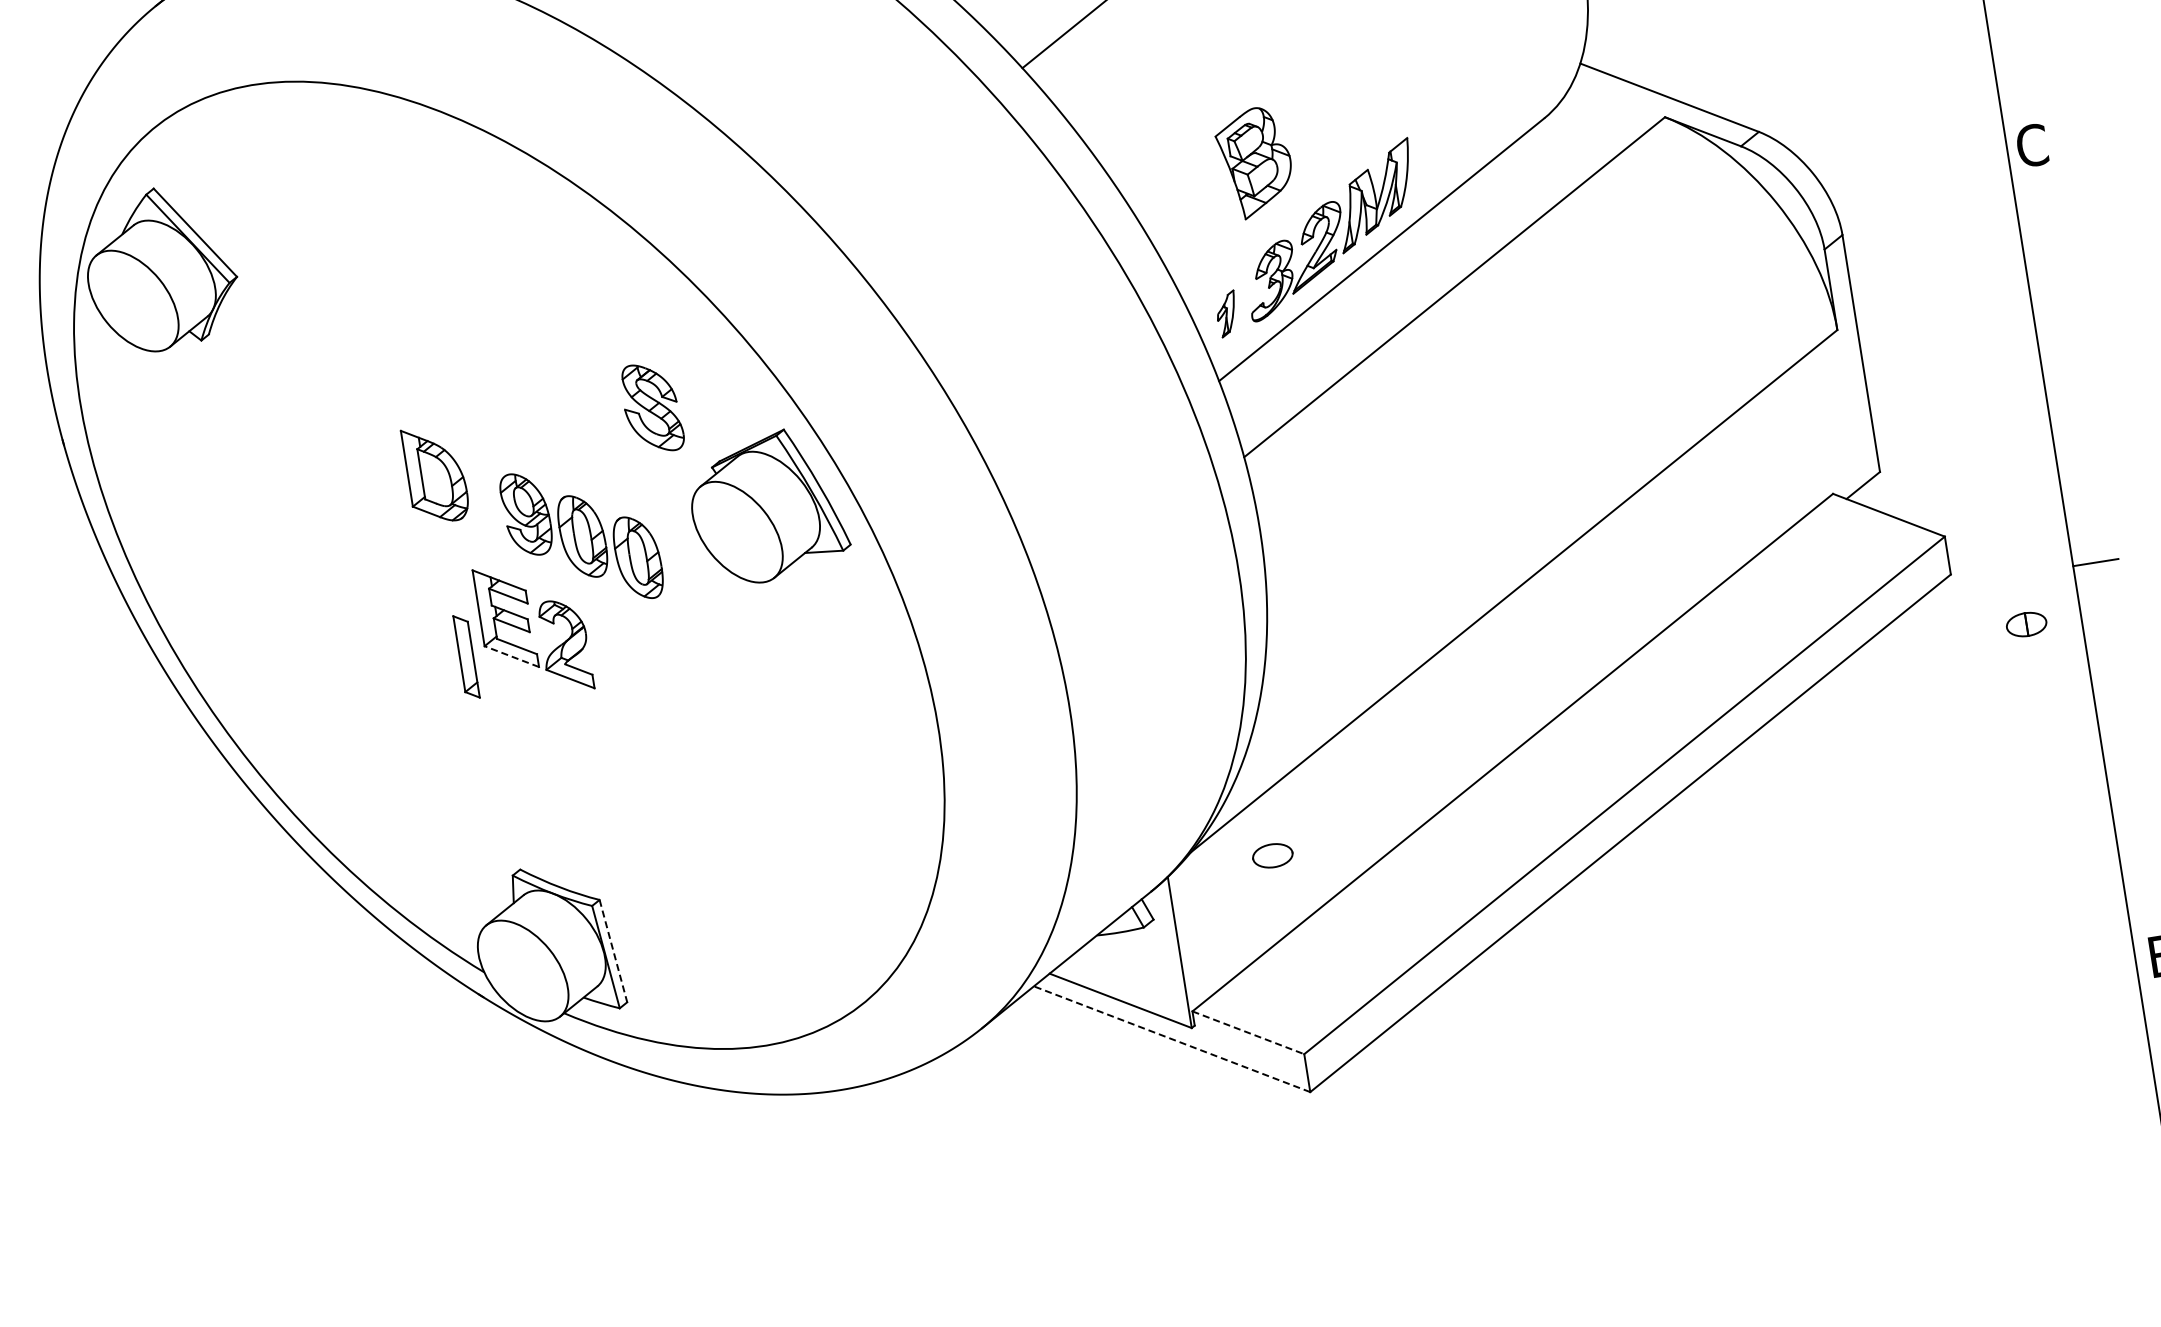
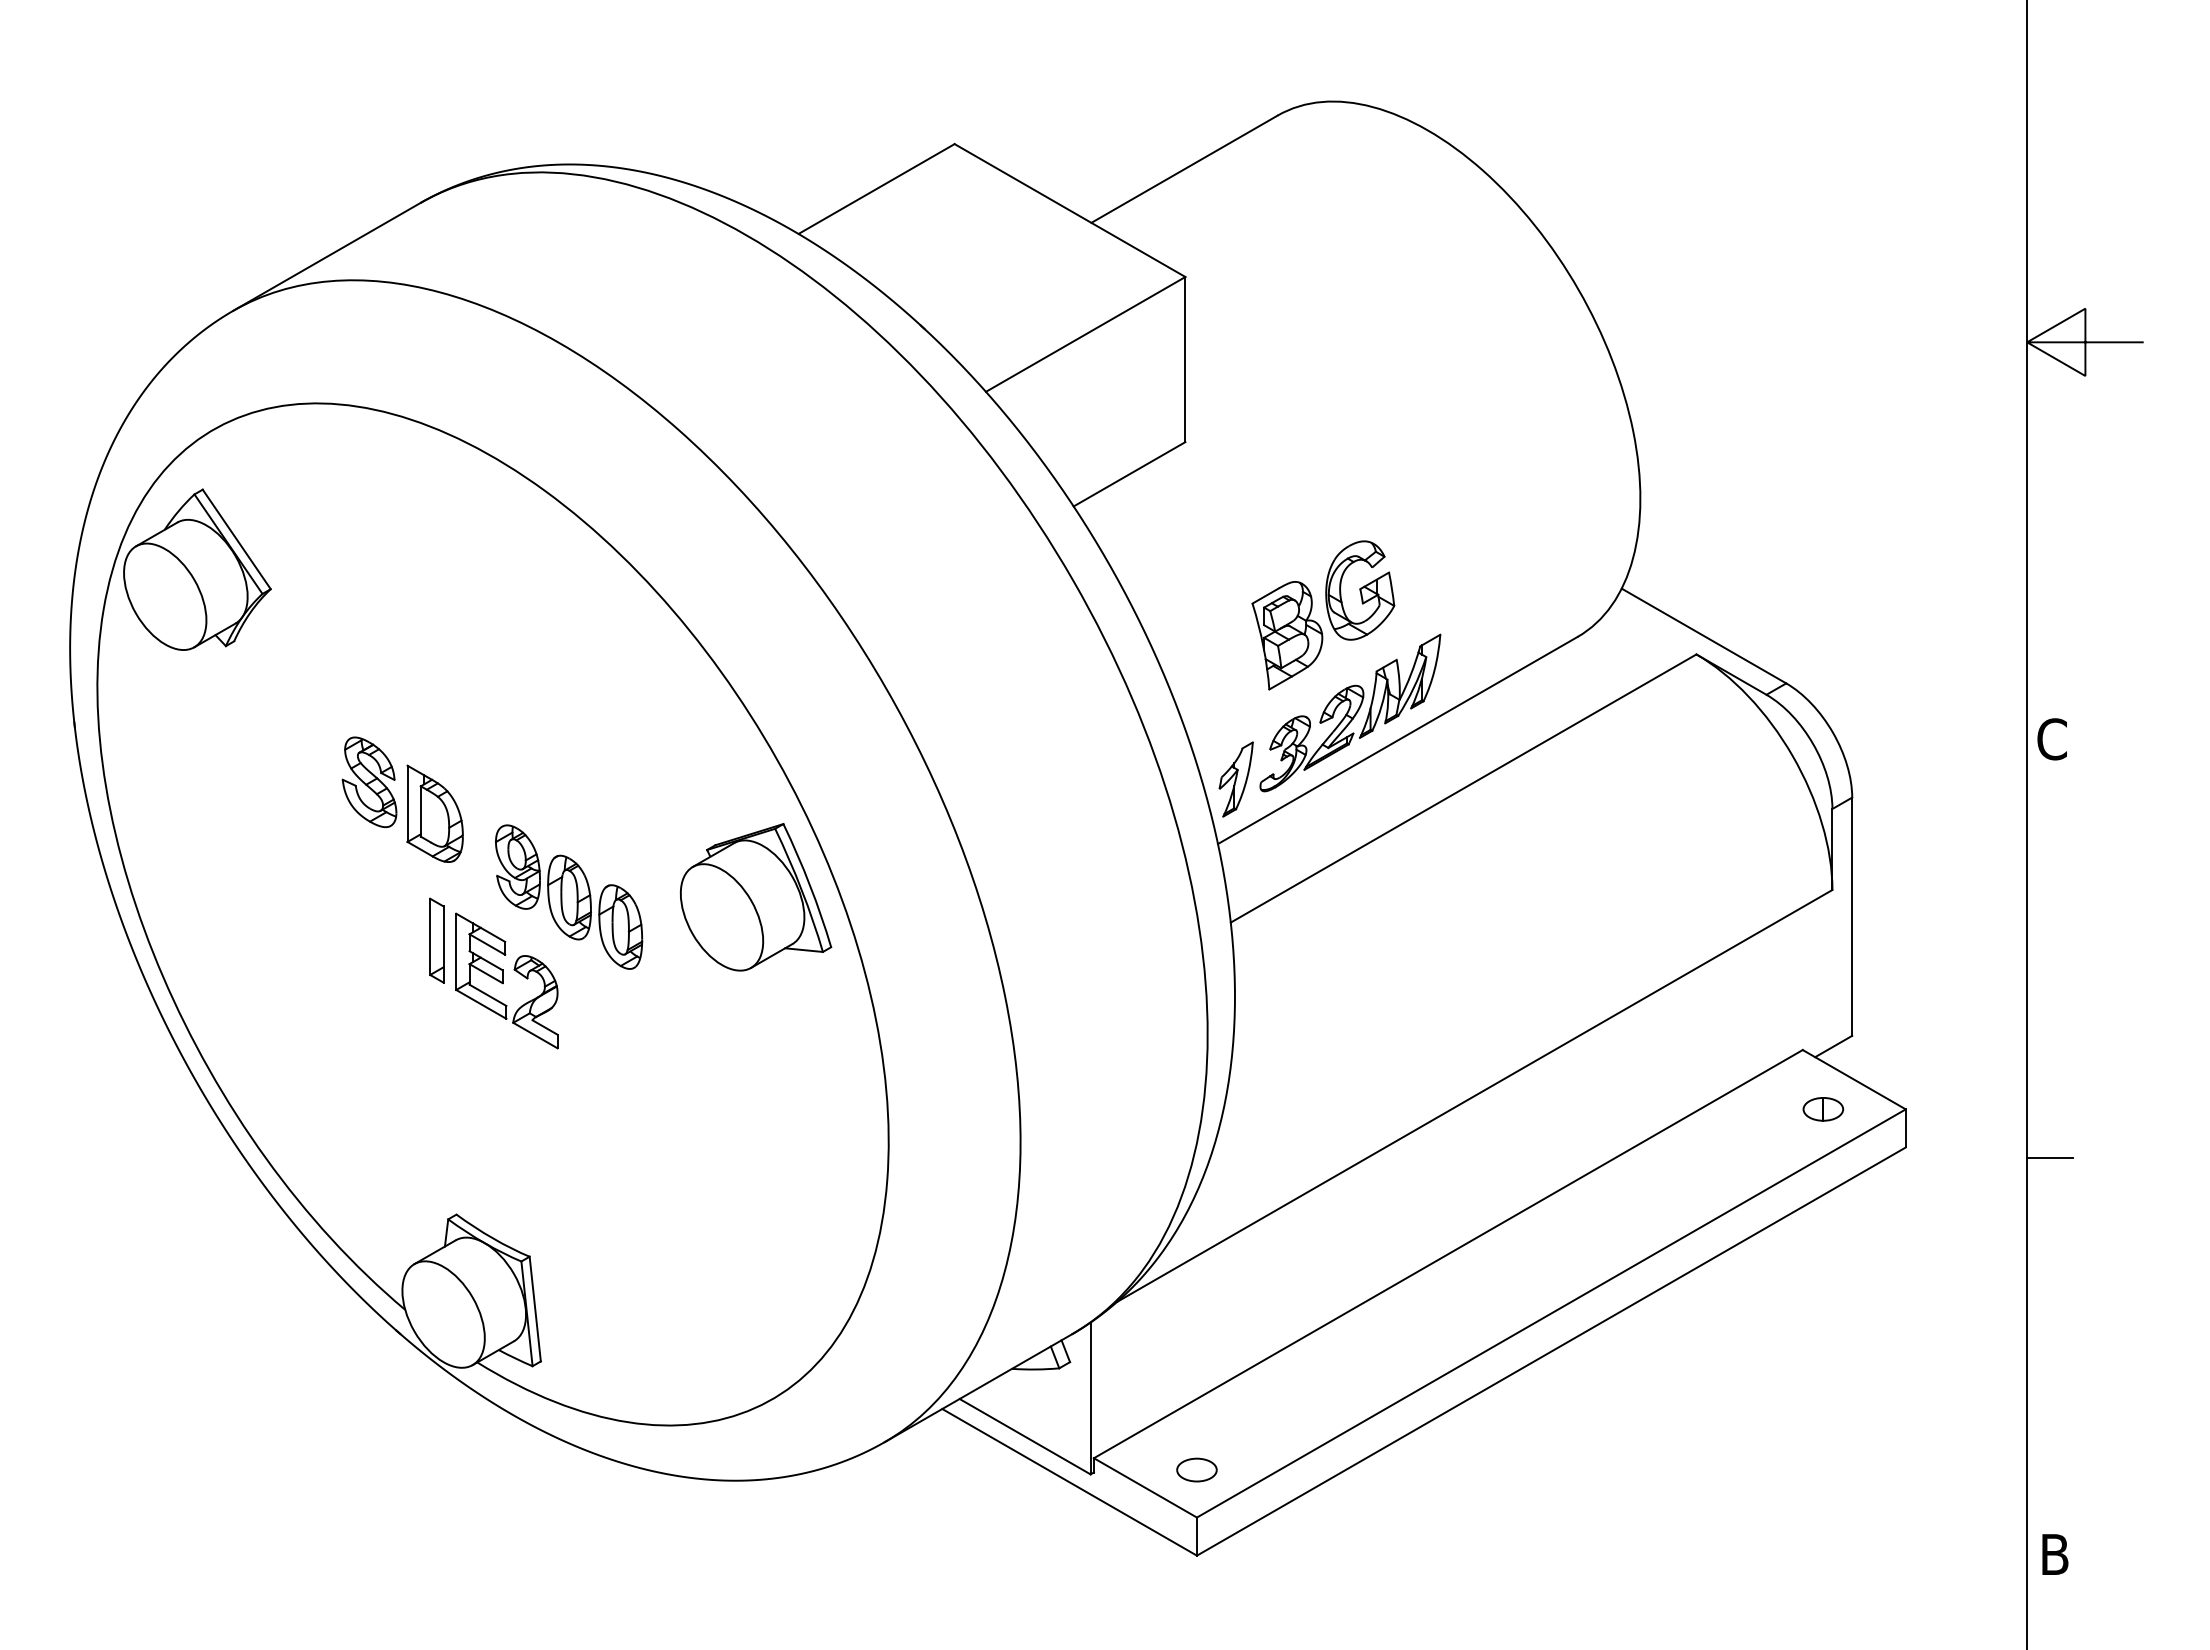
part: (1320, 106) -> (1360, 590), added
part: (1226, 314) -> (1235, 779), size x1.67
part: (652, 408) -> (369, 782), moved
part: (2026, 624) -> (1823, 1109), moved
part: (466, 656) -> (436, 940), moved
line: (512, 656) -> (481, 1004), dashed -> solid
part: (1272, 855) -> (1196, 1469), moved
line: (613, 951) -> (535, 1309), dashed -> solid
line: (1248, 1033) -> (1145, 1488), dashed -> solid
line: (1172, 1039) -> (1069, 1482), dashed -> solid

